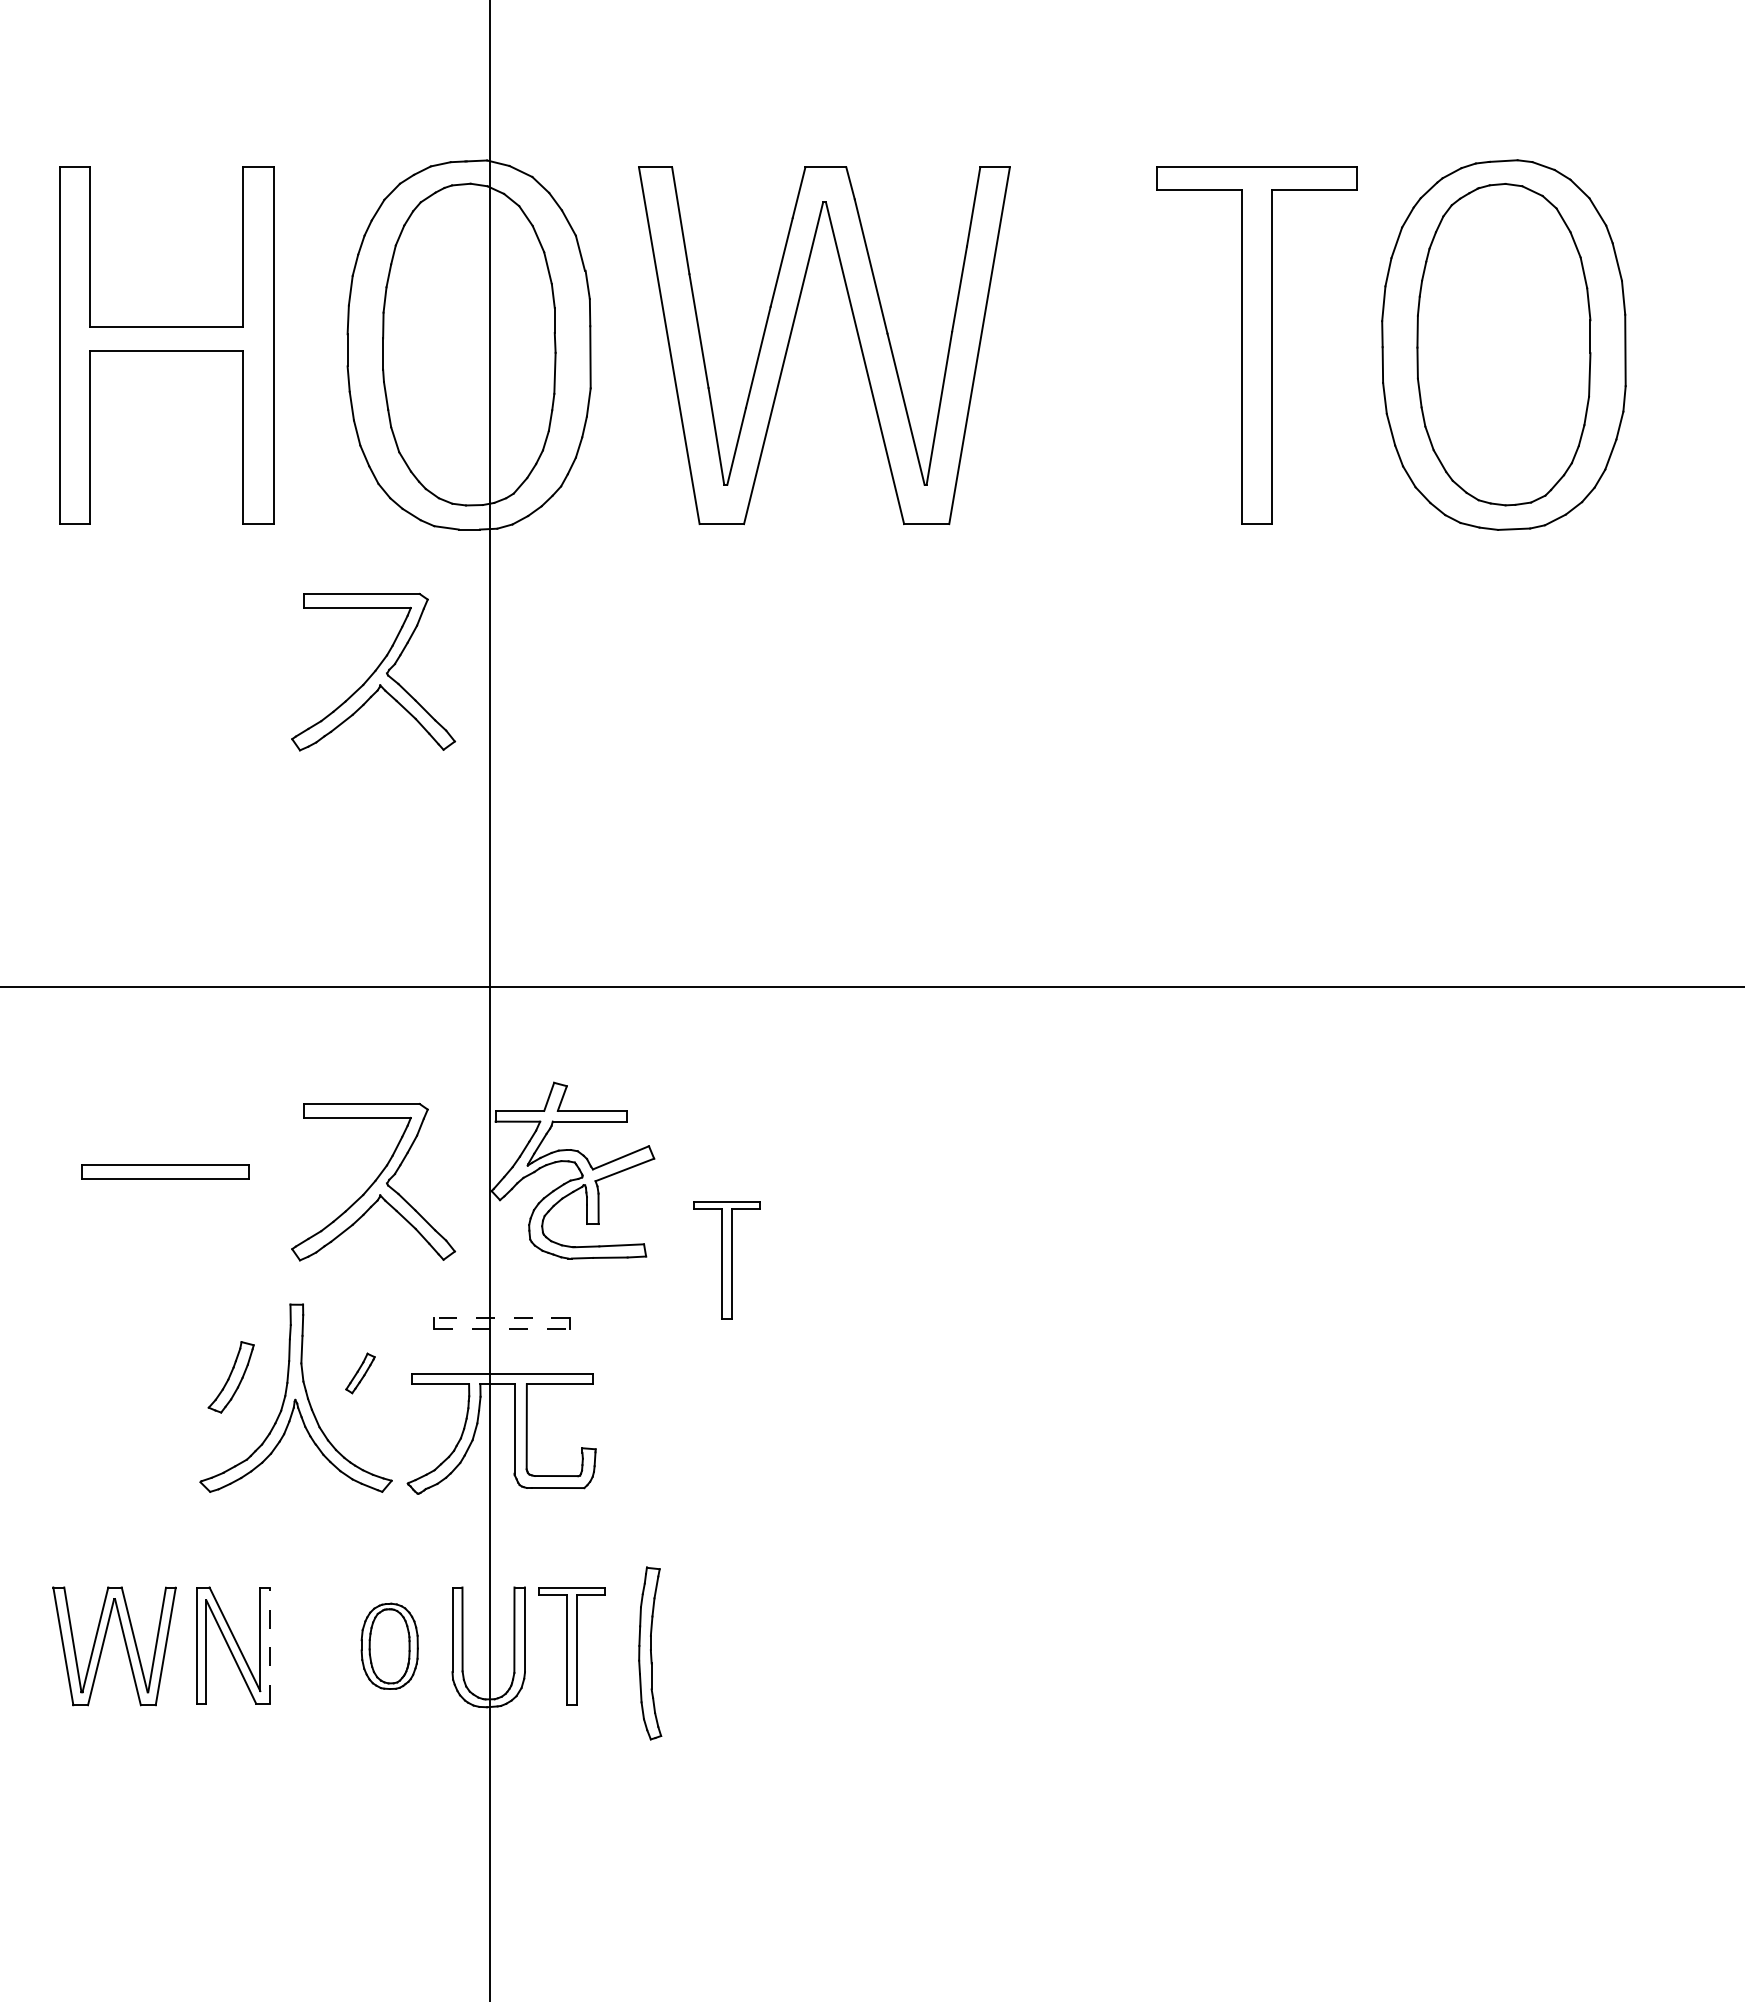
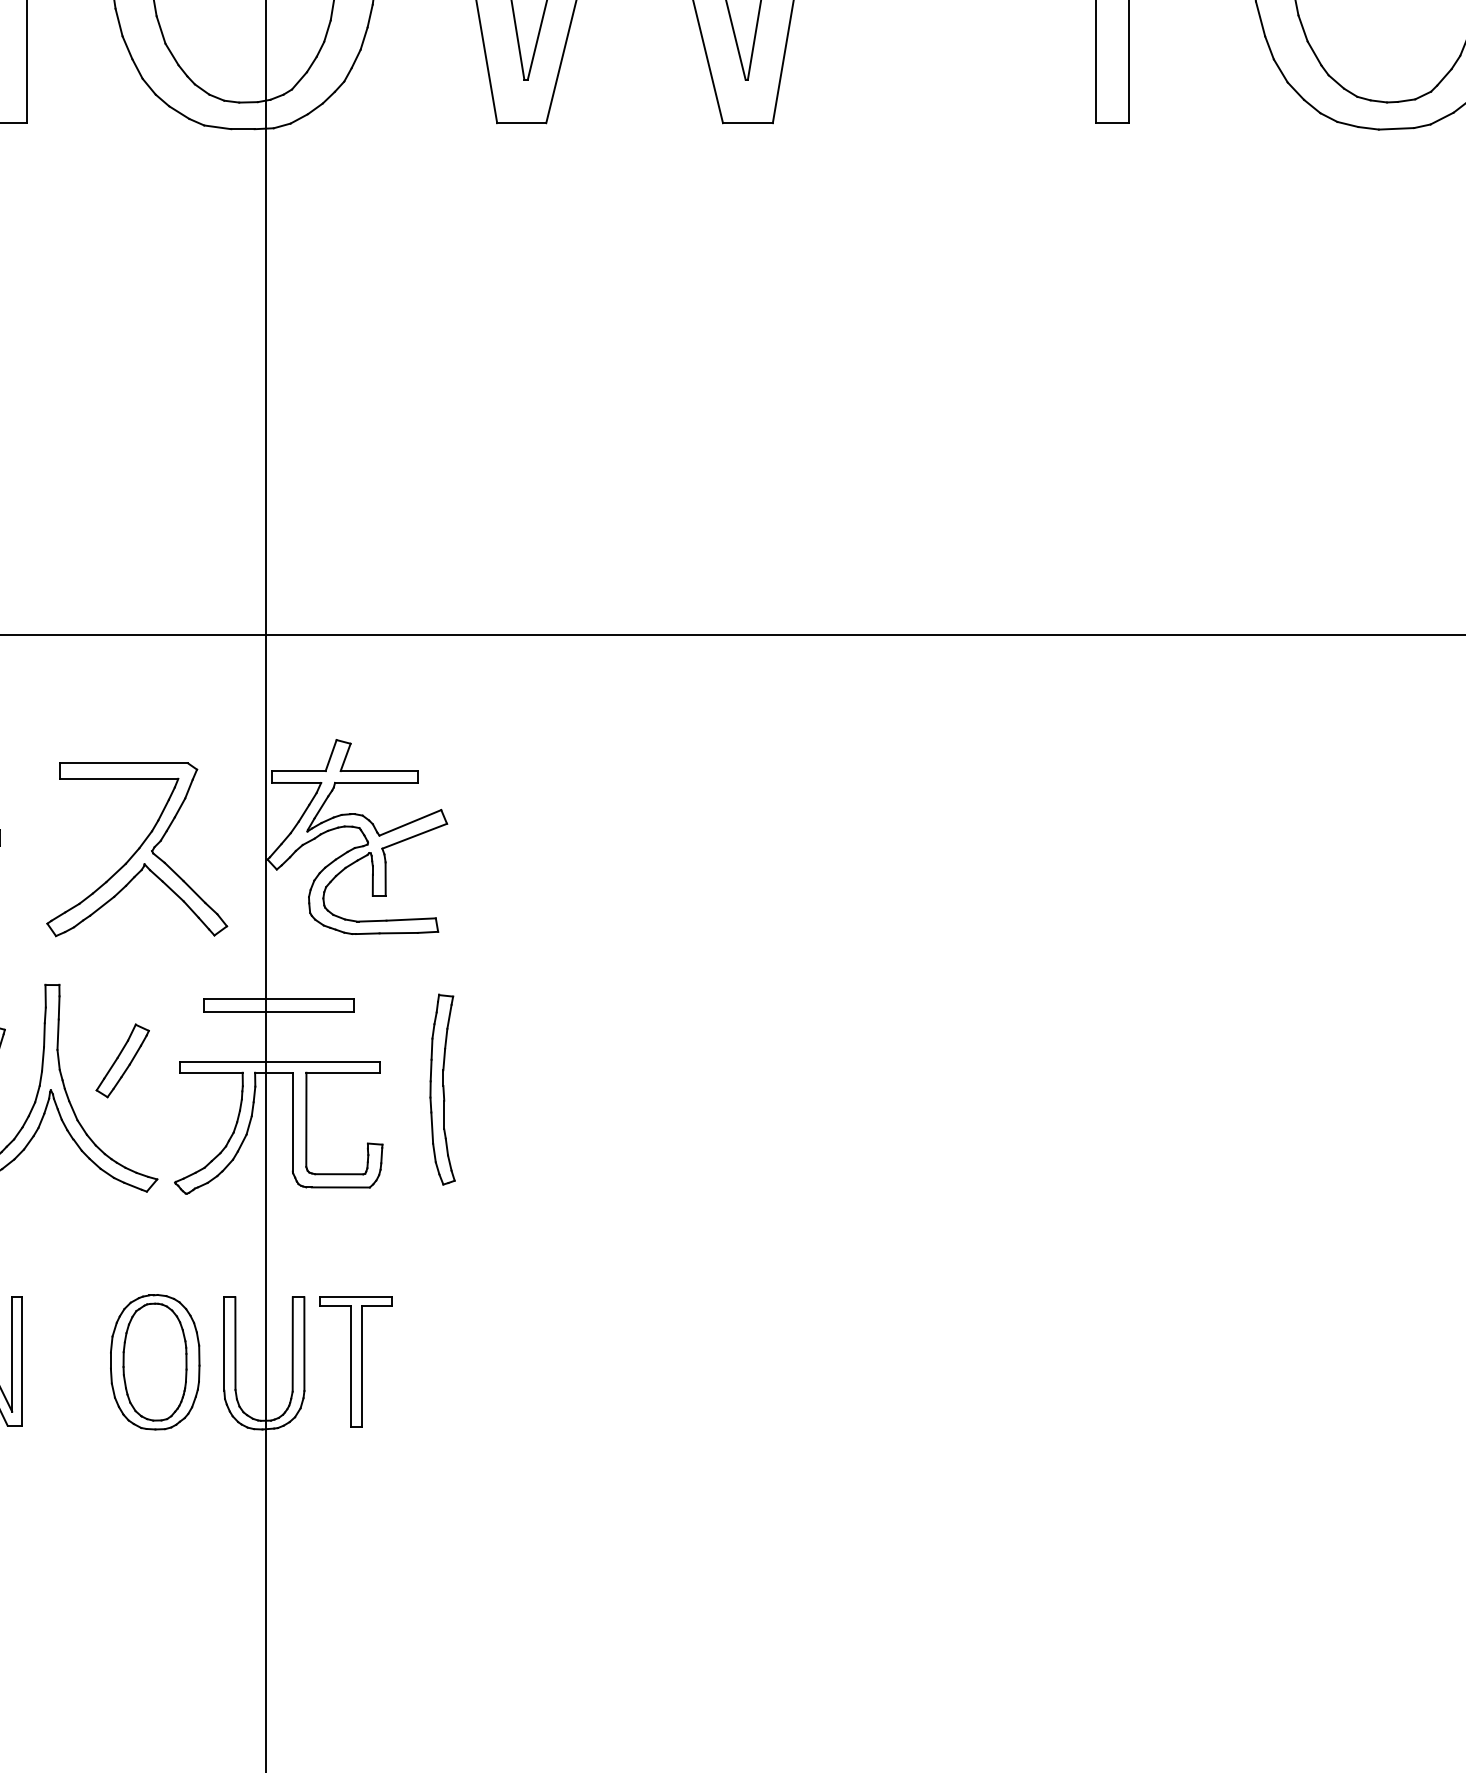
part: (373, 672) -> (137, 287), removed
part: (726, 1260) -> (526, 936), removed
line: (501, 1317) -> (278, 999), dashed -> solid
line: (502, 1328) -> (279, 1011), dashed -> solid
part: (360, 1373) -> (122, 1060), size x1.67
line: (269, 1645) -> (22, 1361), dashed -> solid
part: (389, 1646) -> (154, 1362), size x1.43
part: (650, 1653) -> (442, 1089), moved

